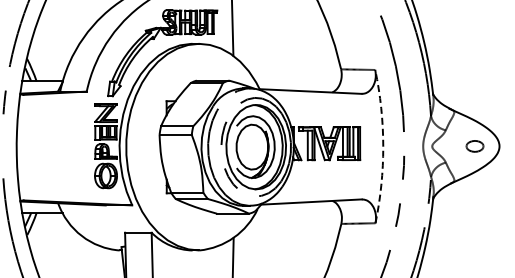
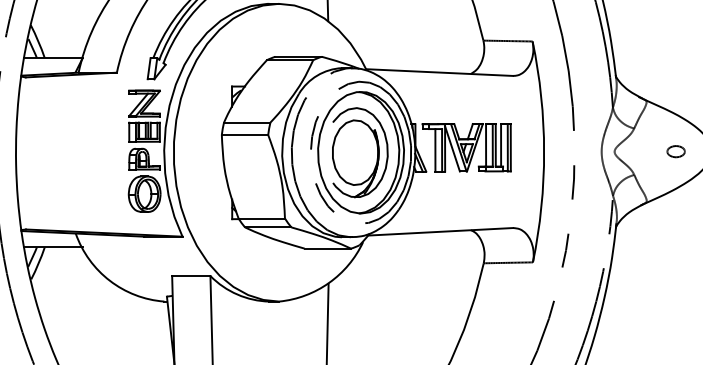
arc: (383, 146) -> (544, 151), dashed -> solid
part: (474, 146) -> (675, 151), size x0.71

